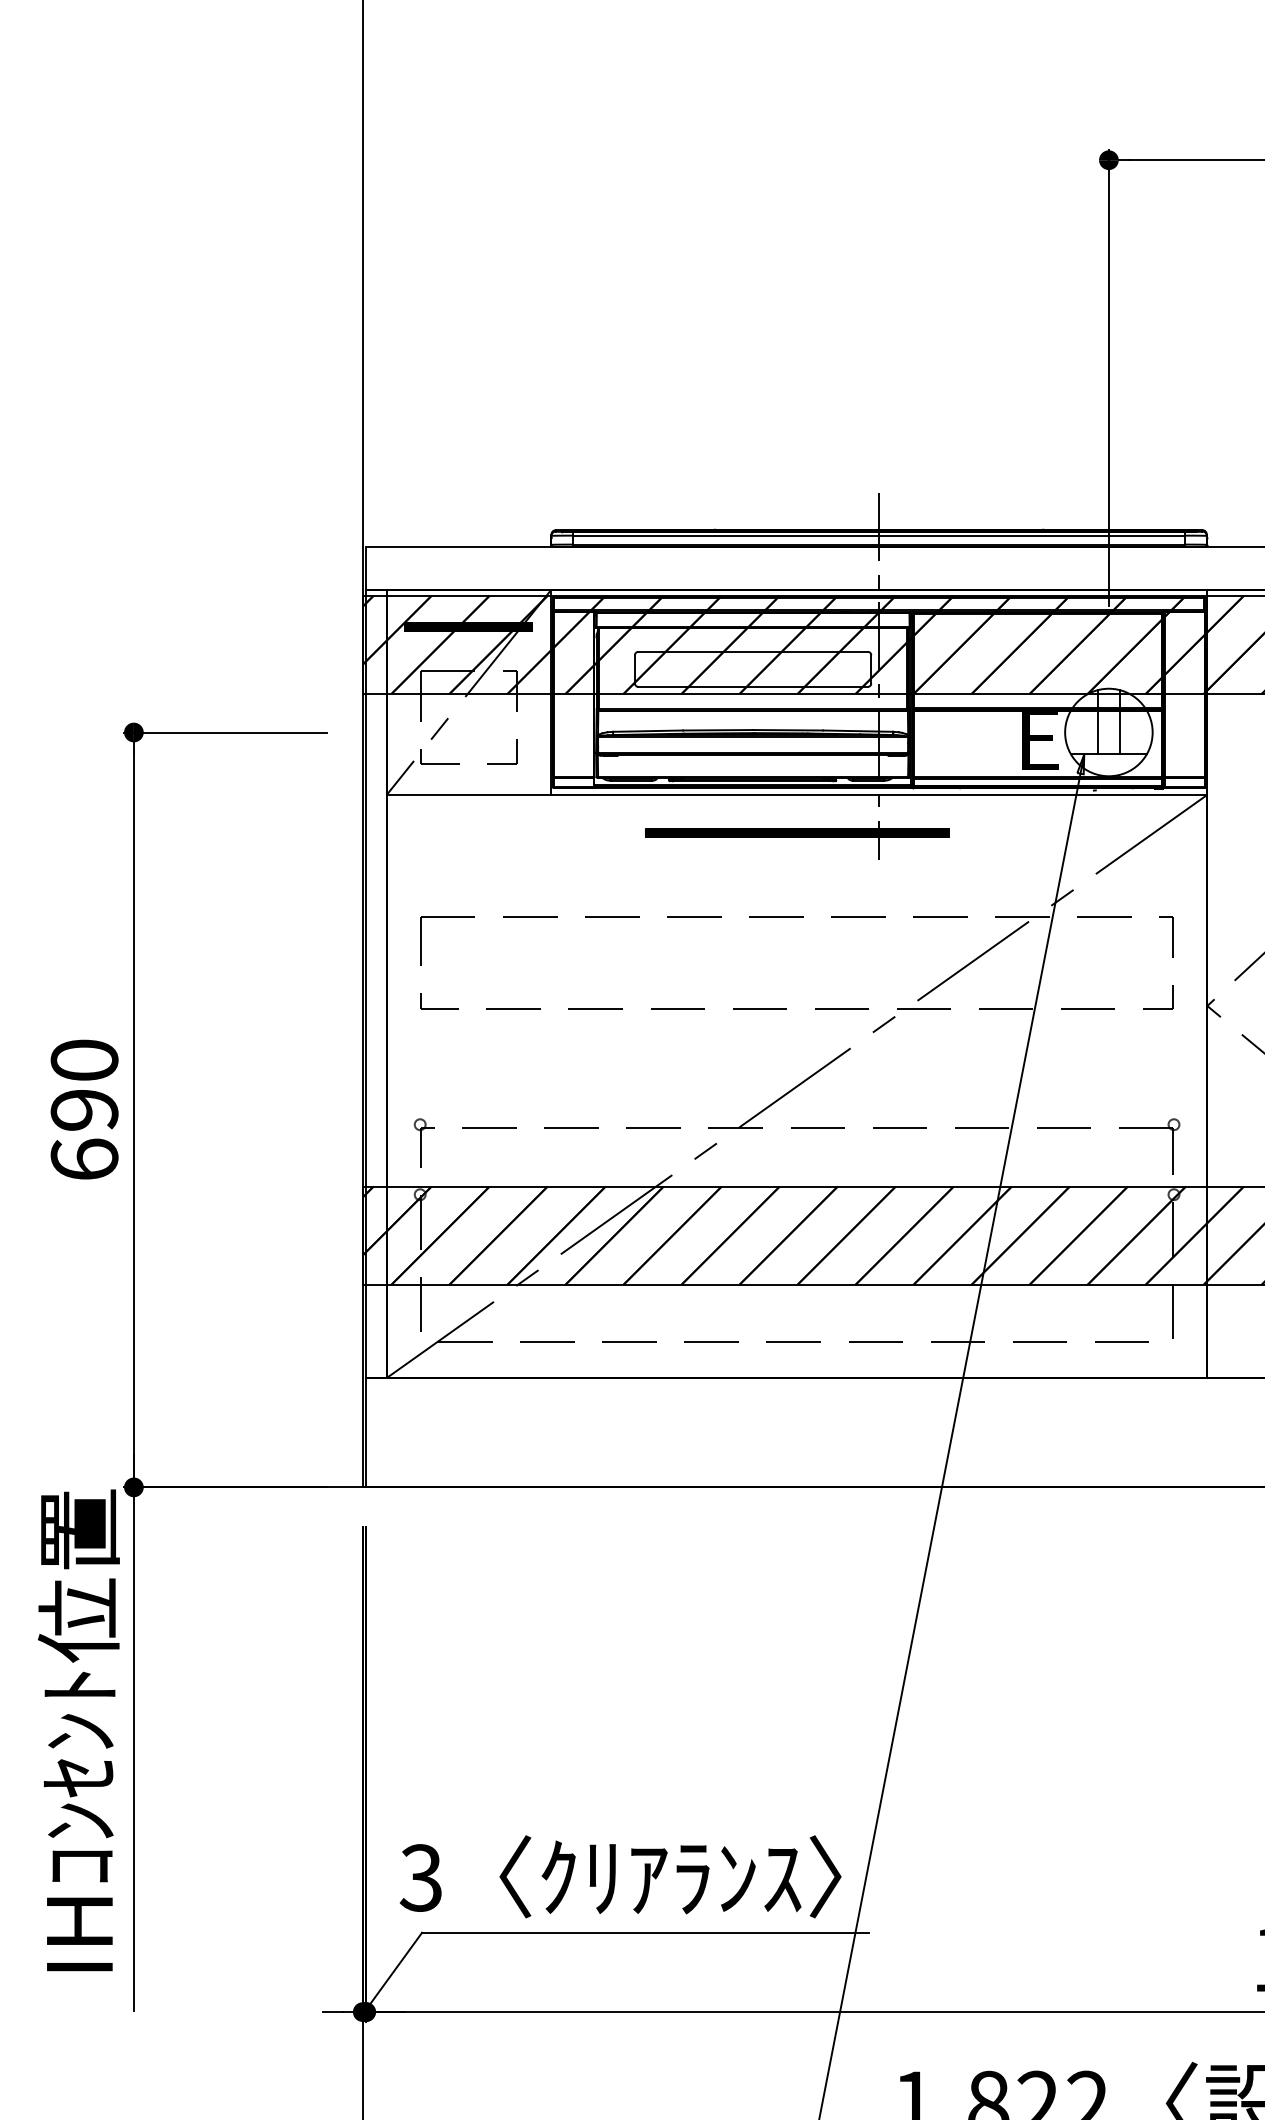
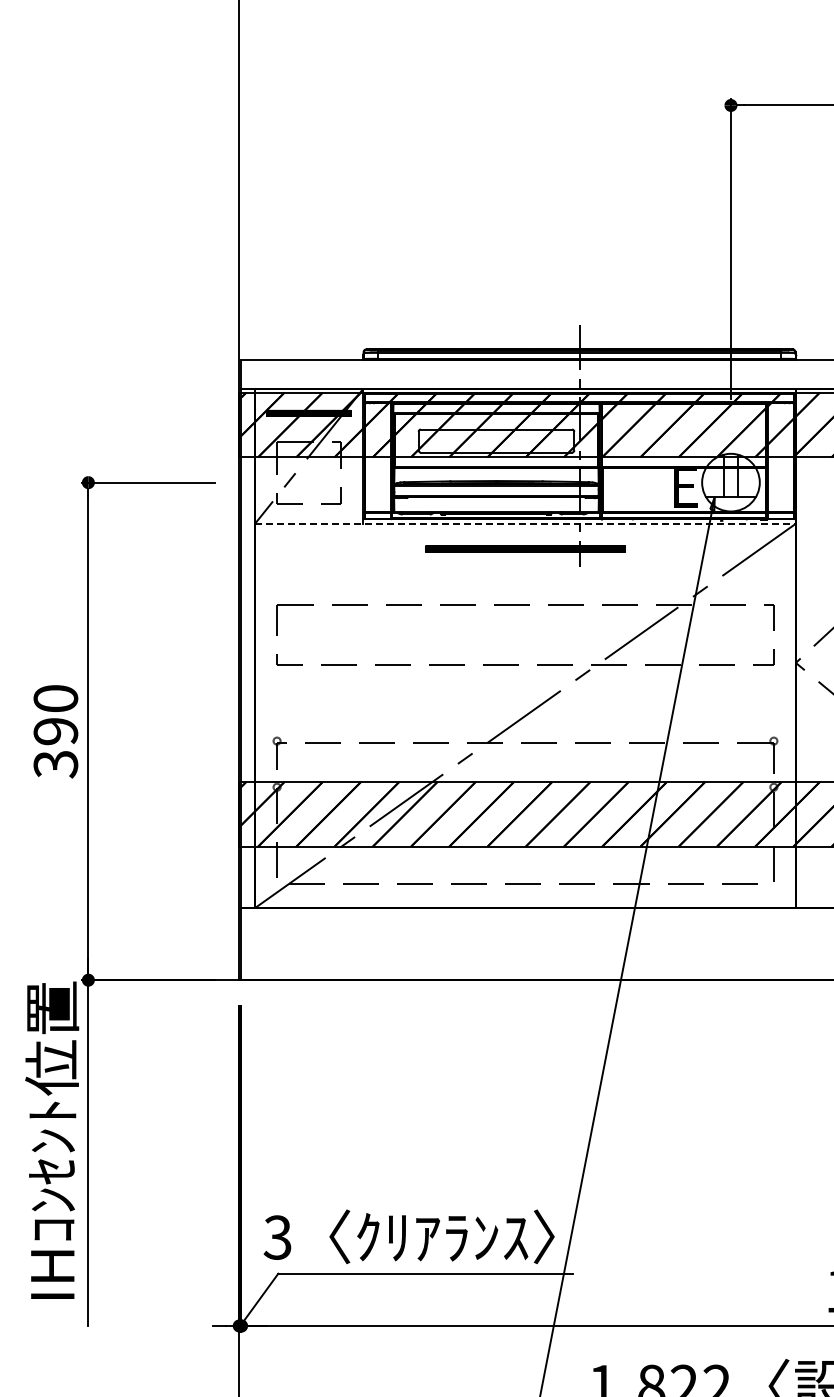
line: (797, 794) -> (525, 523), solid -> dashed
text: (83, 1160) -> (55, 764), 690 -> 390

